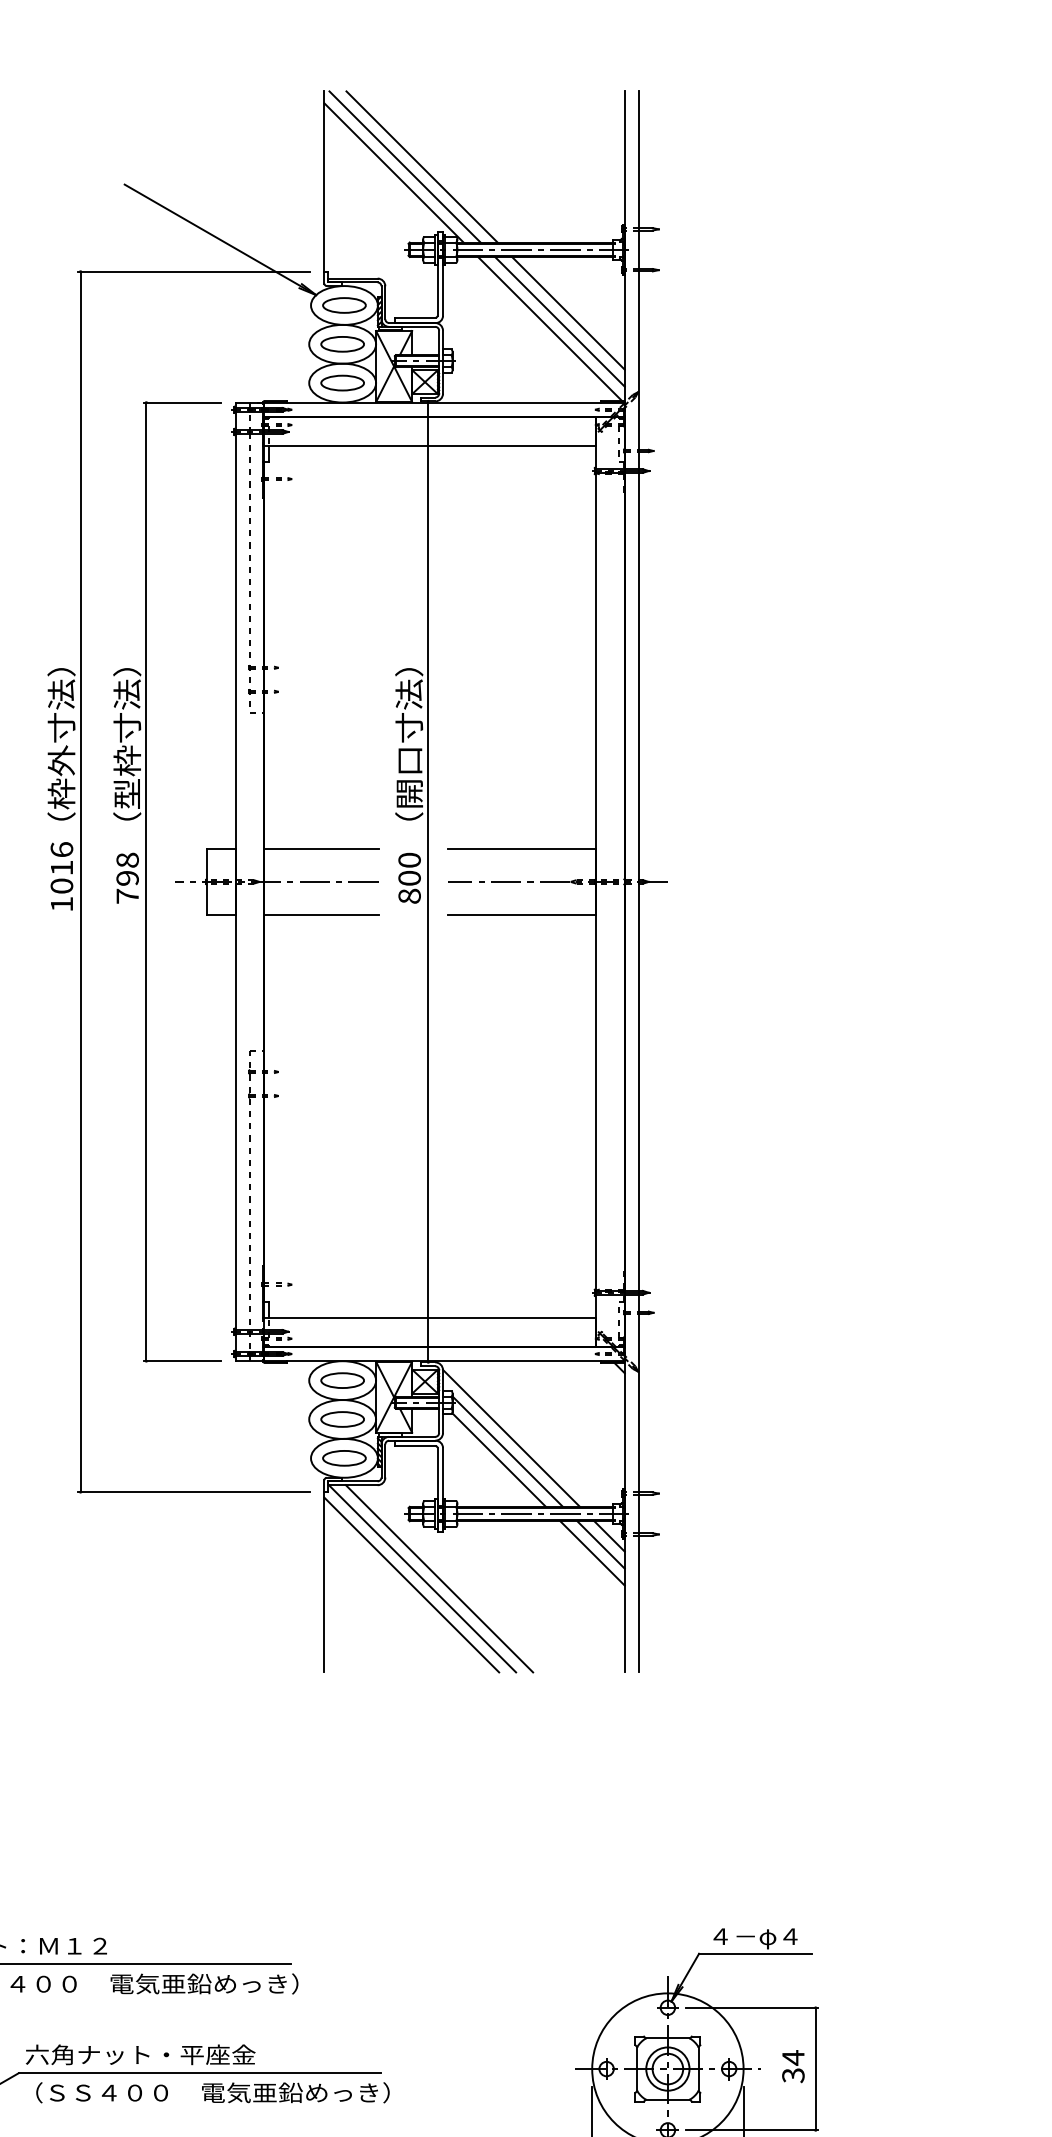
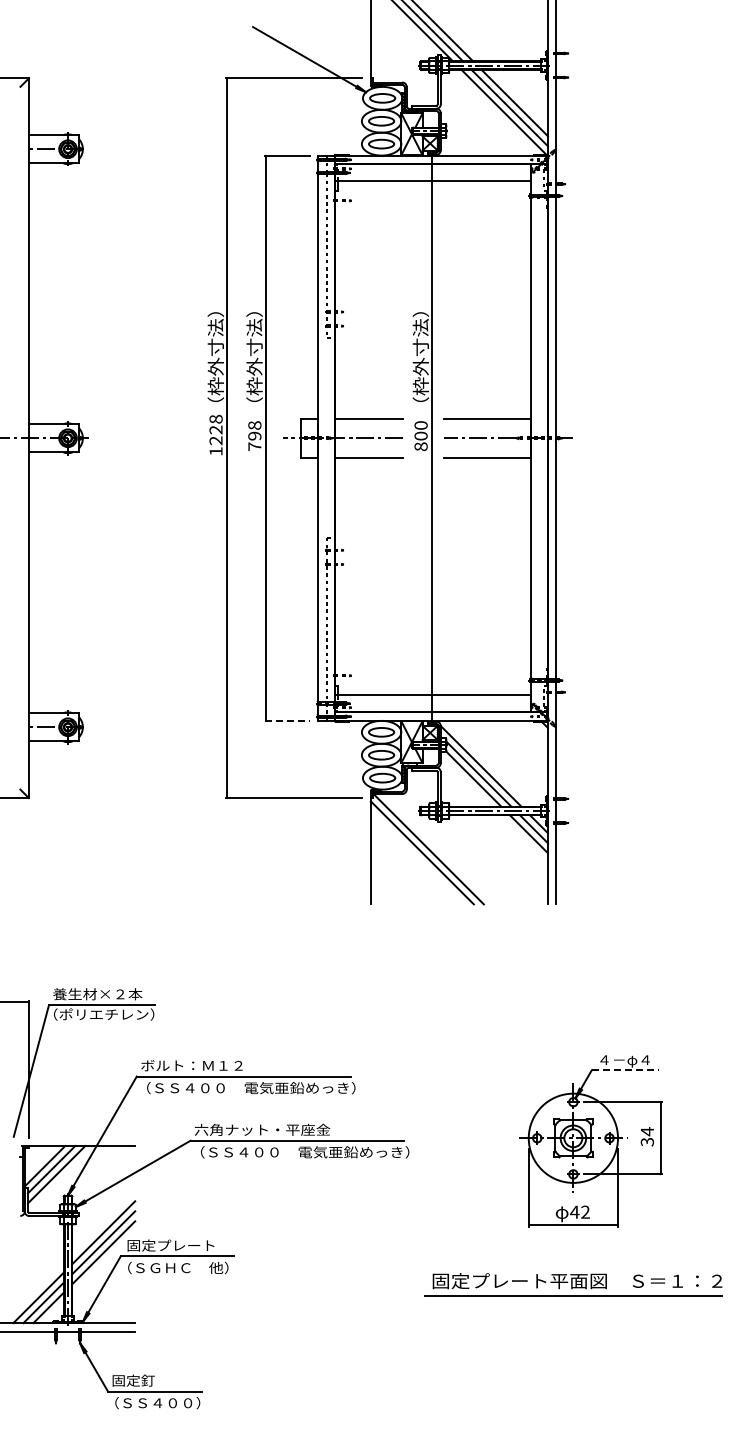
text: (127, 777) -> (254, 376), （型枠寸法） -> （枠外寸法）
text: (408, 777) -> (420, 376), （開口寸法） -> （枠外寸法）
text: (60, 867) -> (215, 429), 1016 -> 1228
line: (183, 1360) -> (287, 720), solid -> dashed
line: (439, 1579) -> (438, 849), removed
line: (756, 1954) -> (625, 1070), solid -> dashed

